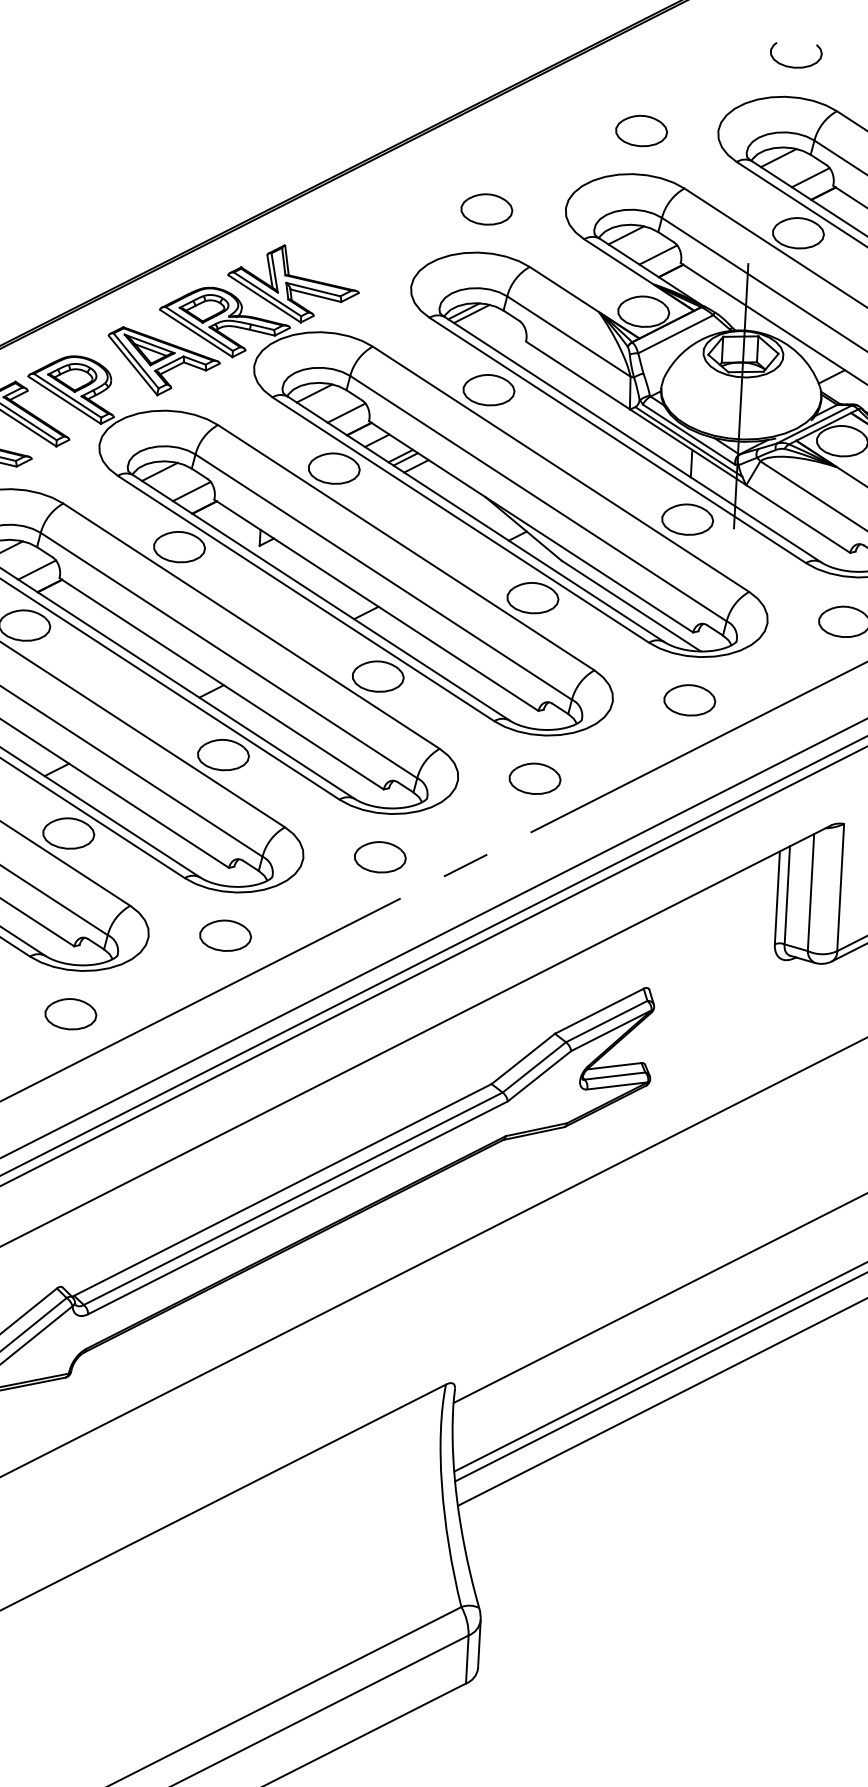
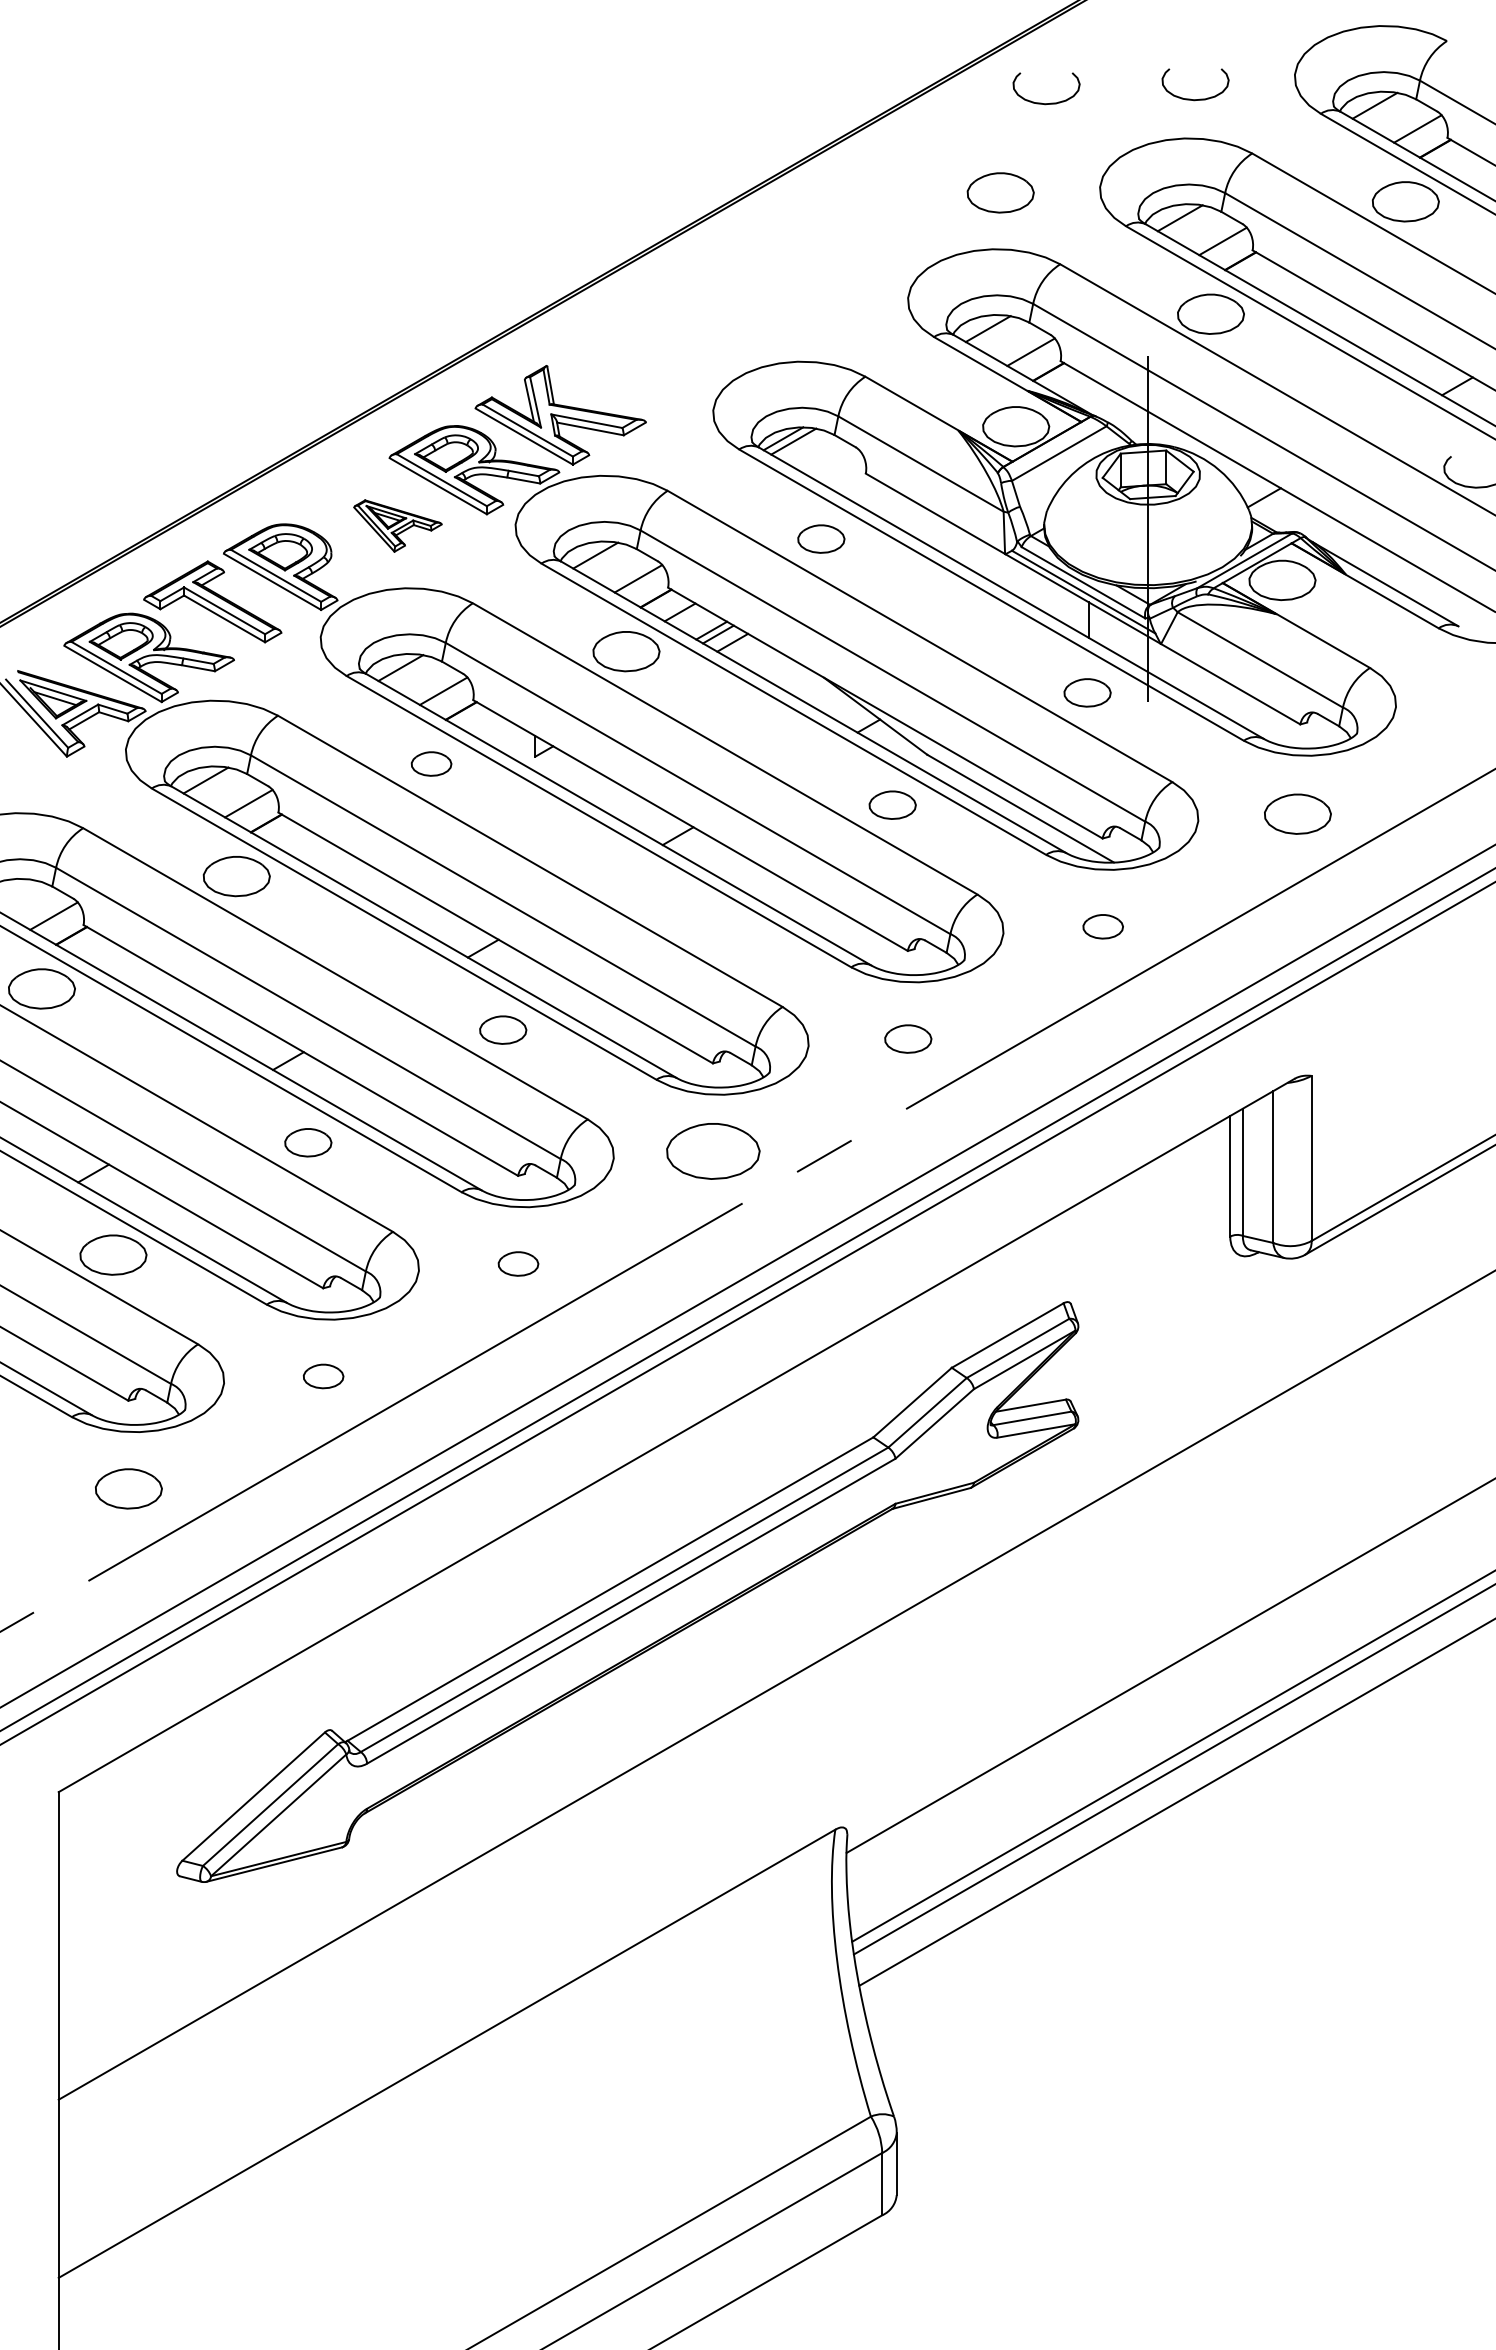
curve: (683, 63) -> (1050, 102), added
part: (486, 208) -> (805, 304), removed
part: (163, 362) -> (397, 525), size x0.6
part: (489, 389) -> (821, 538), size x0.7
part: (687, 519) -> (1087, 692), size x0.7
part: (179, 546) -> (431, 763), size x0.6
part: (532, 597) -> (892, 804), size x0.7
part: (377, 676) -> (697, 917), removed
part: (690, 700) -> (1103, 926), size x0.6
part: (223, 754) -> (503, 1029), size x0.7
part: (535, 778) -> (908, 1038), size x0.7
part: (68, 833) -> (308, 1142), size x0.7
part: (380, 857) -> (713, 1151), size x1.4
part: (225, 935) -> (518, 1263), size x0.6
part: (70, 1014) -> (323, 1376), size x0.6

